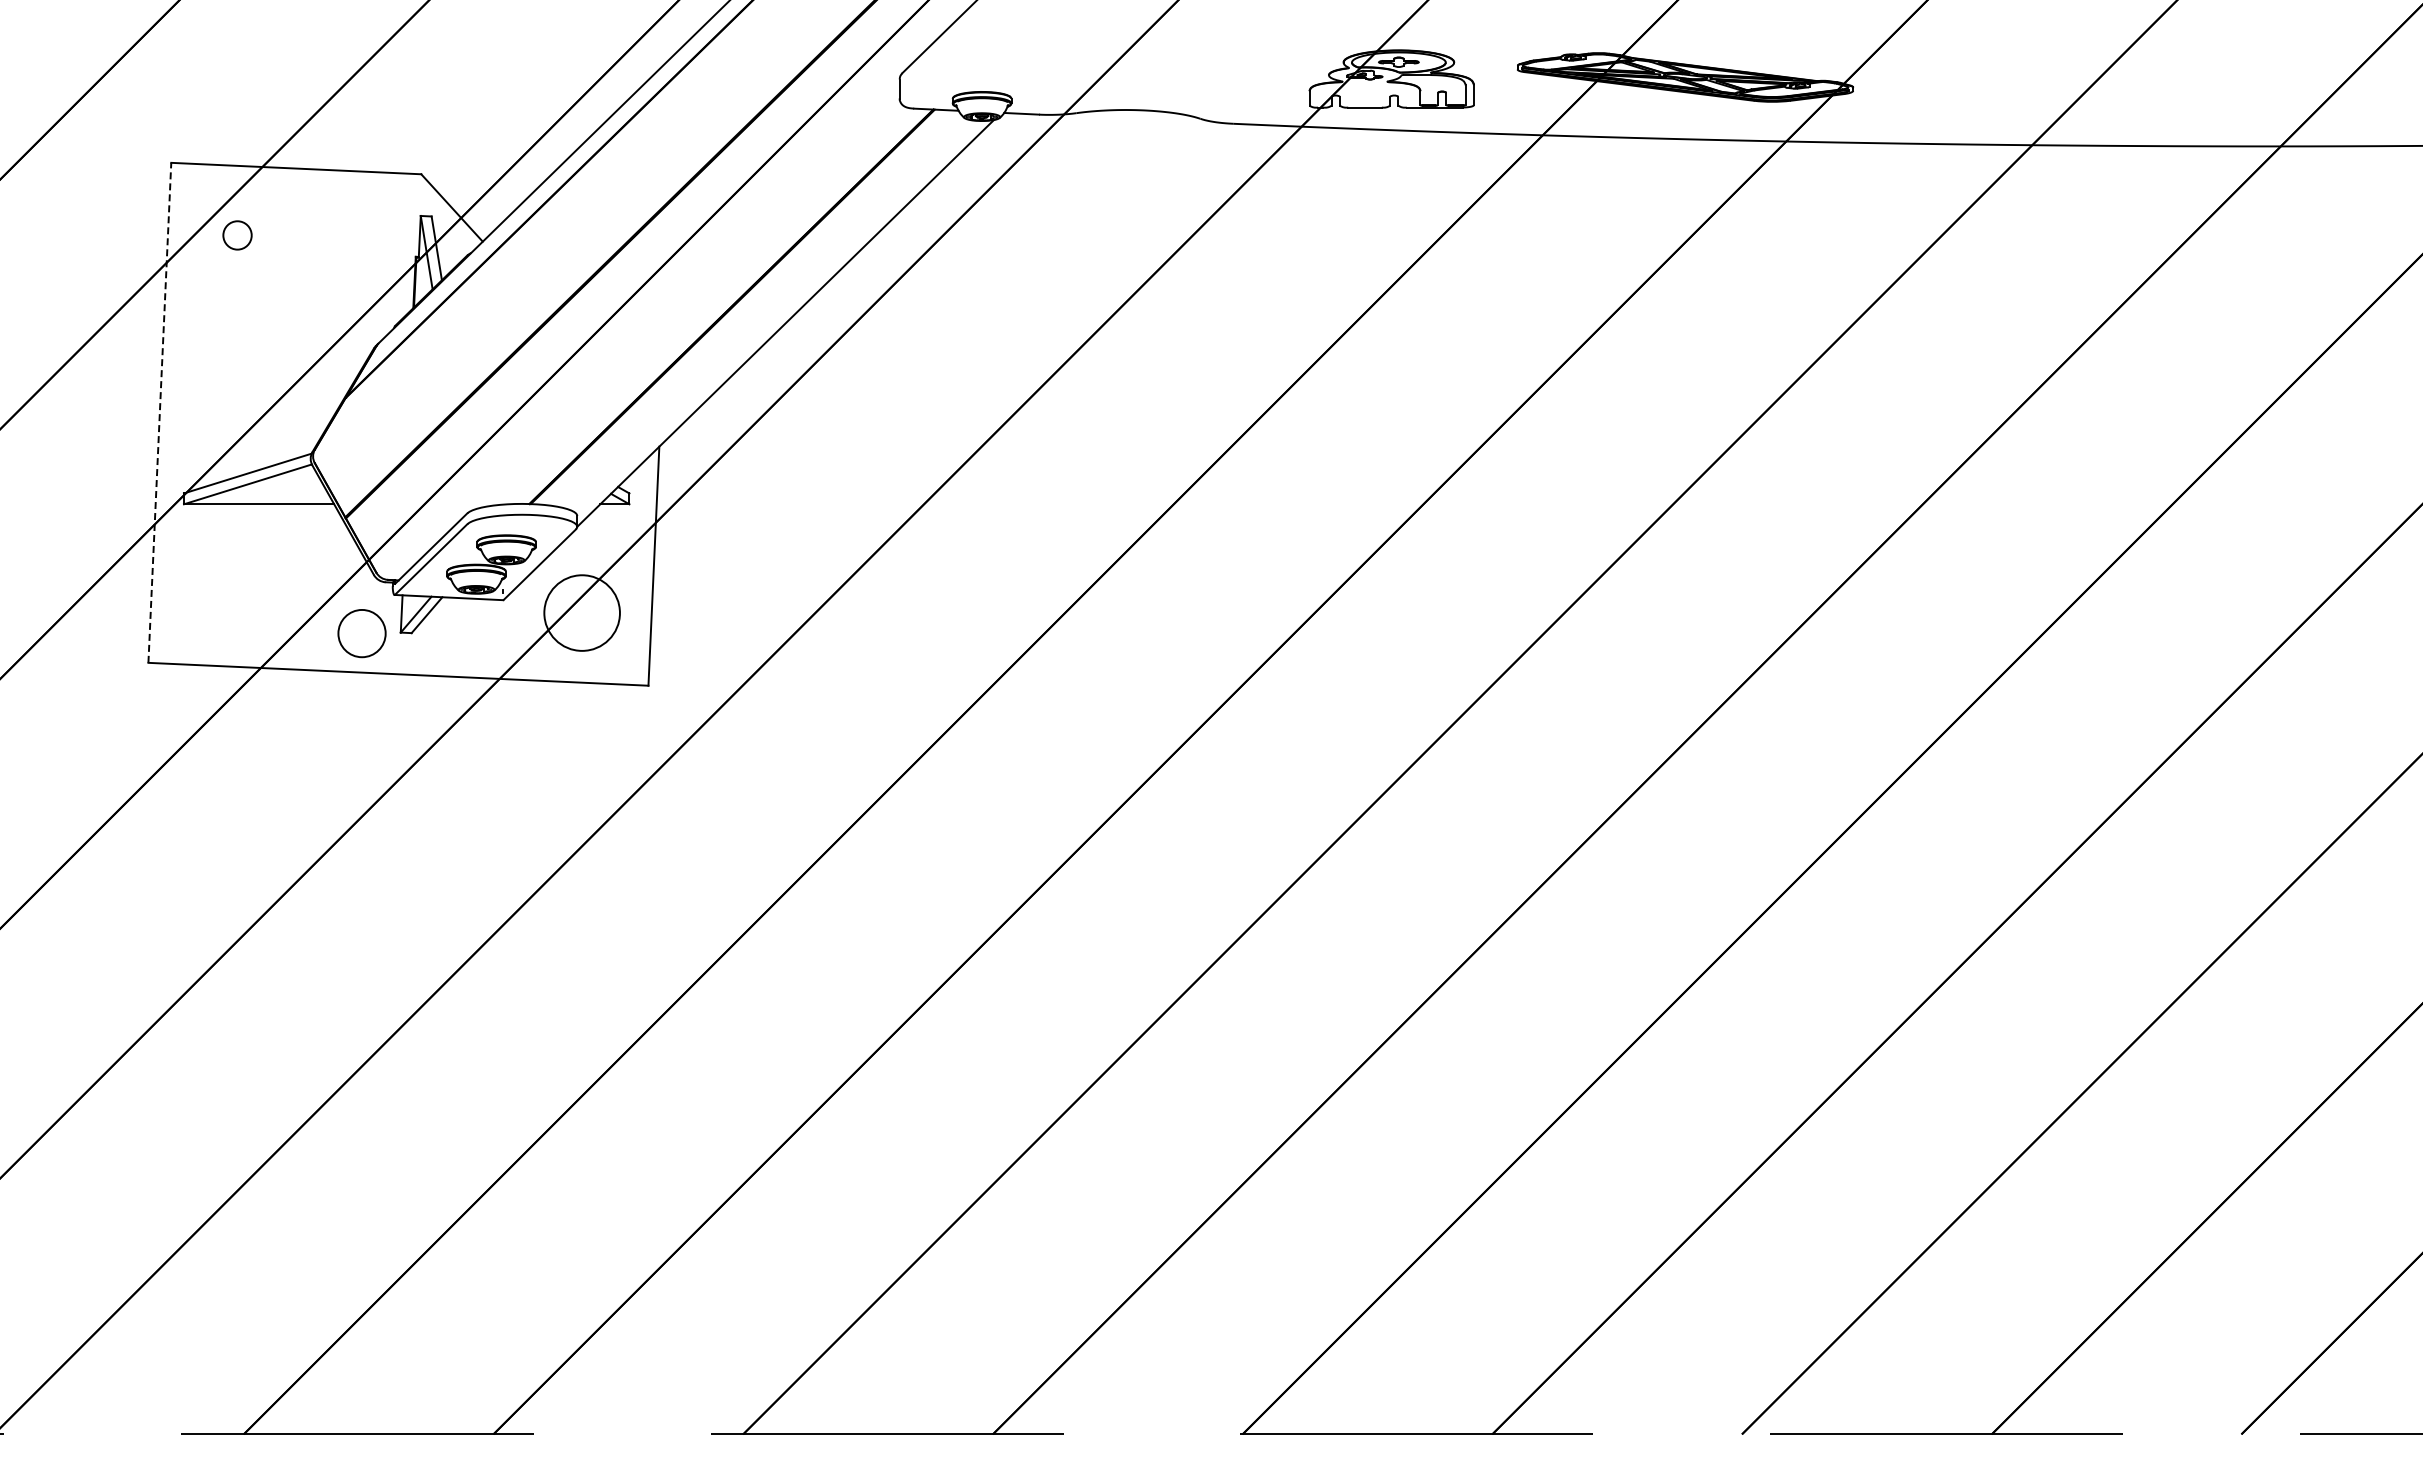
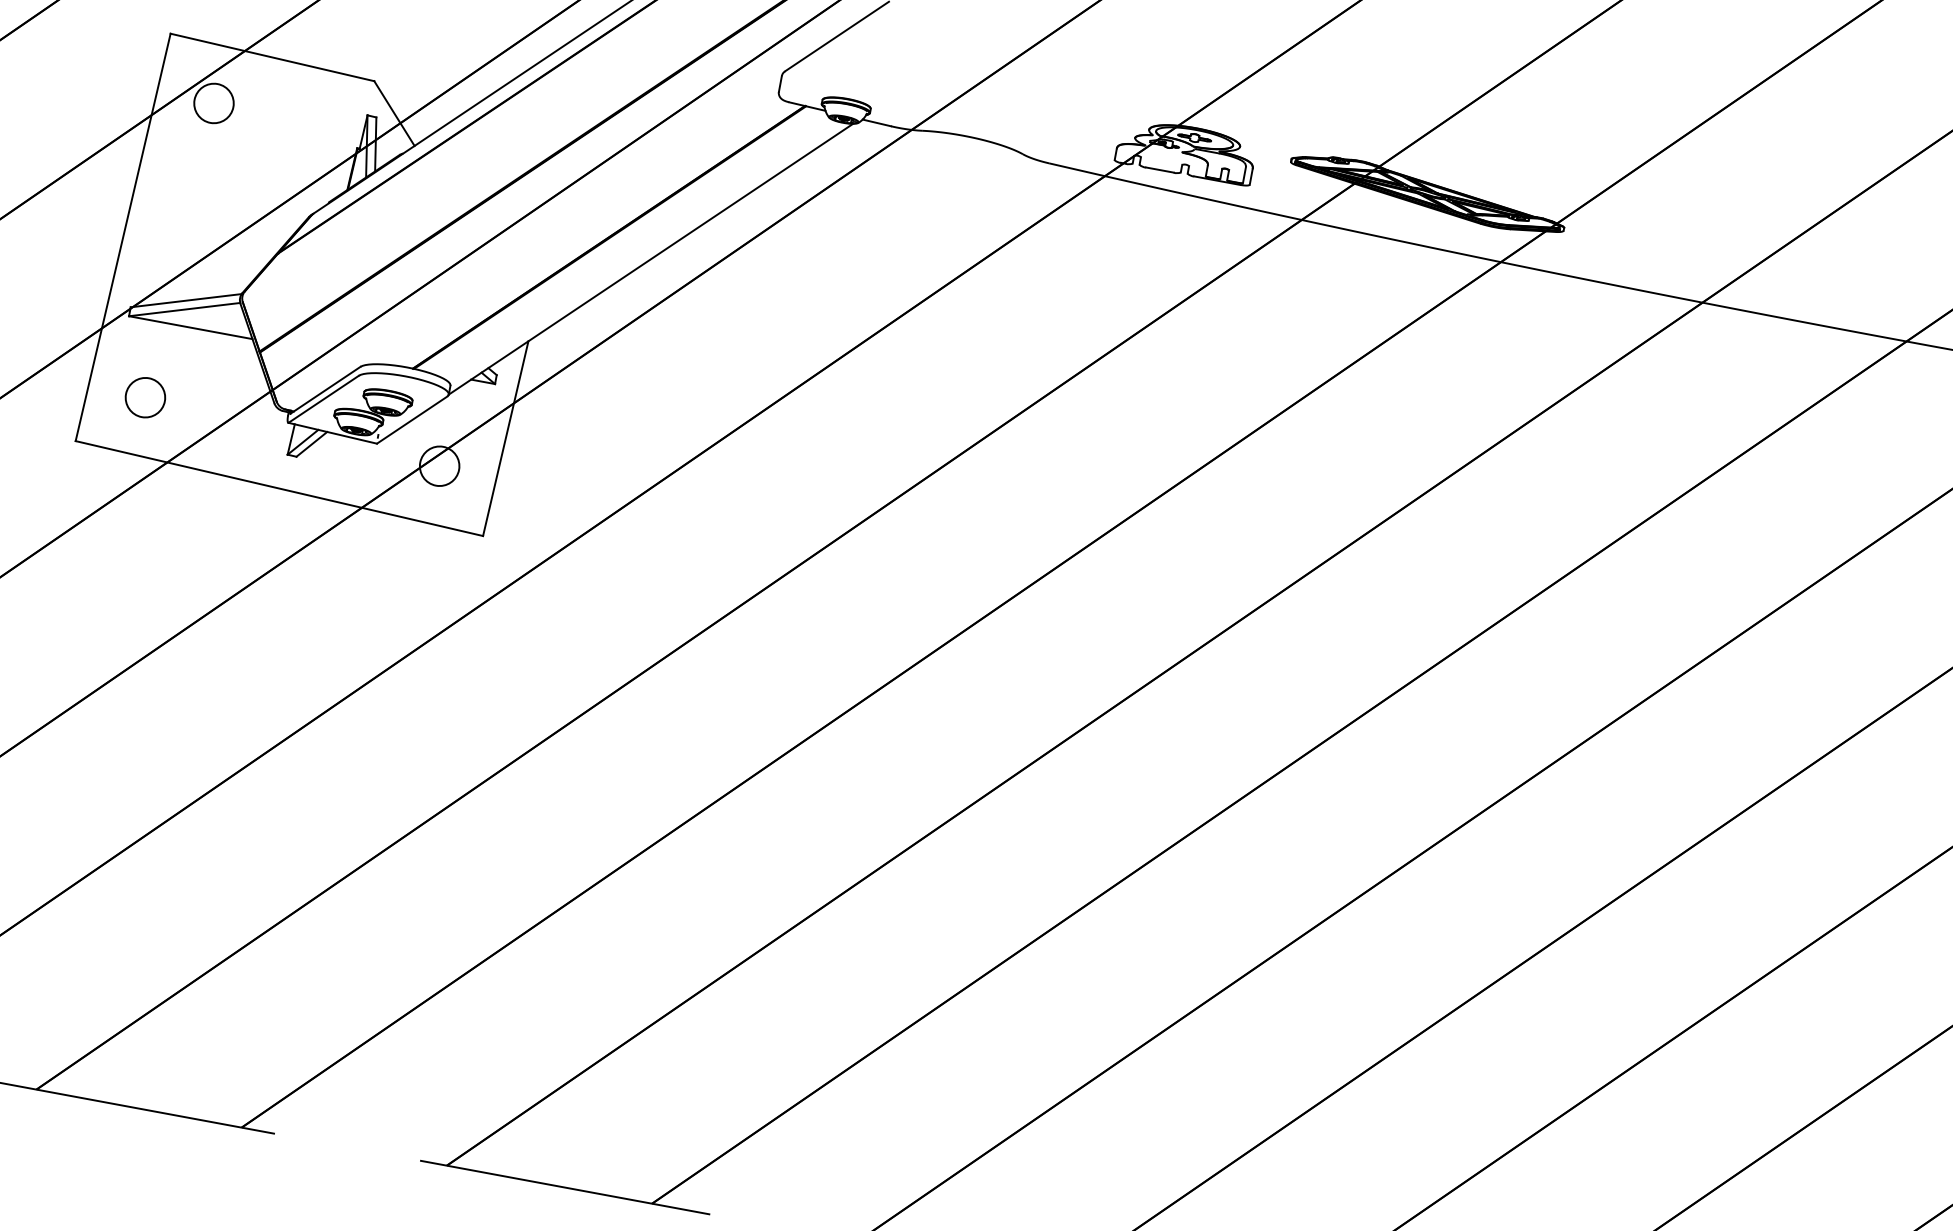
circle: (237, 235) -> (213, 103), size x1.67
line: (159, 412) -> (122, 237), dashed -> solid
circle: (581, 612) -> (439, 465), size x0.62
circle: (361, 633) -> (145, 397), moved

